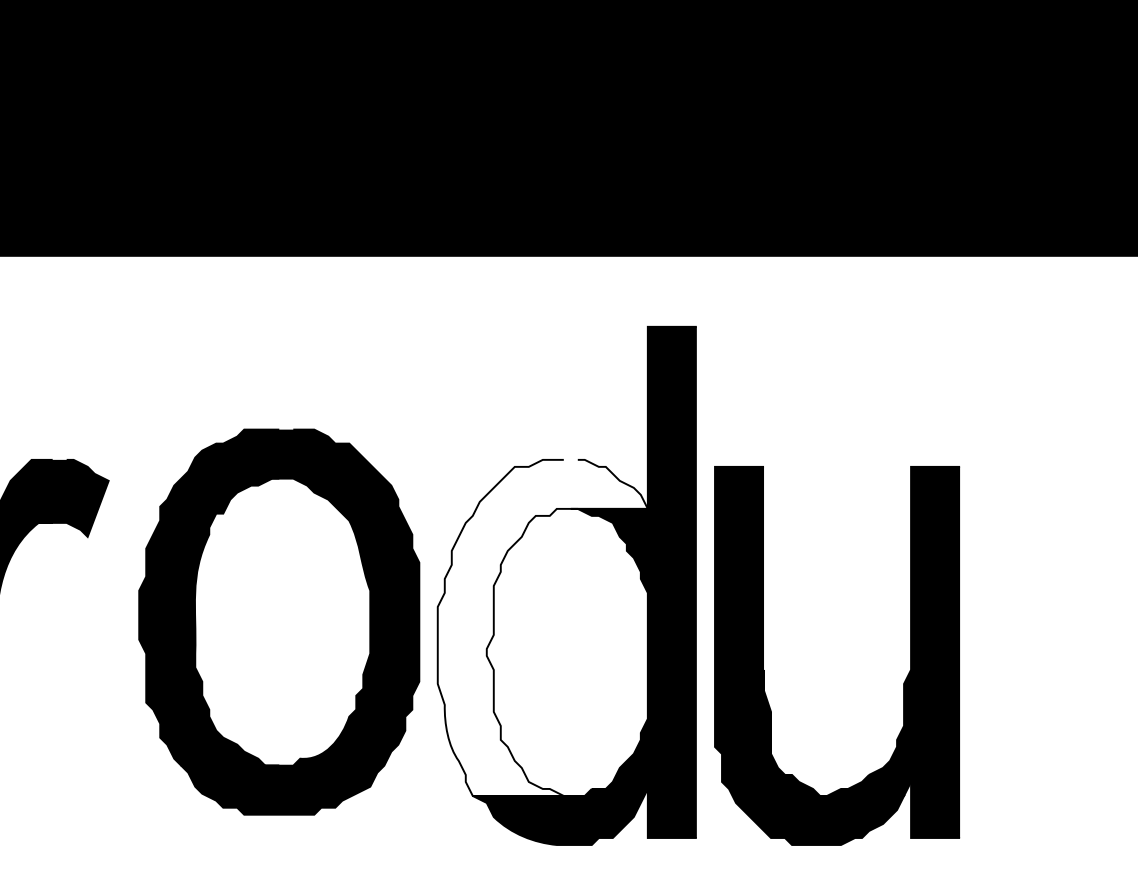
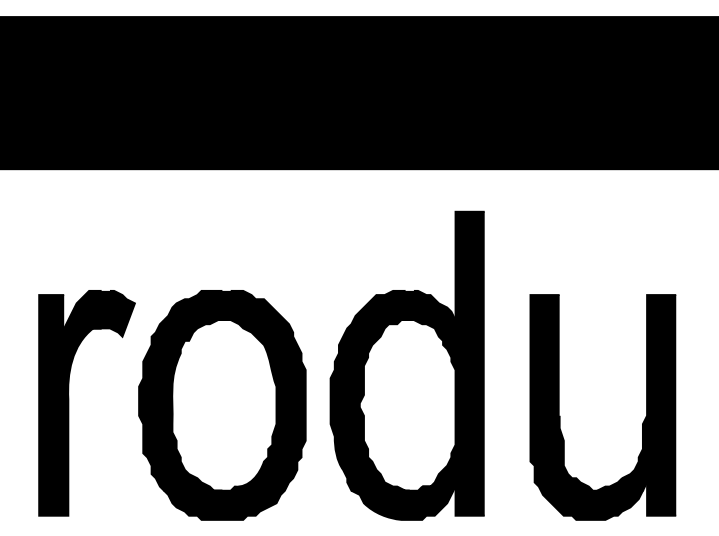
part: (279, 622) -> (222, 405), moved
fill: (541, 627) -> (392, 390), added
part: (903, 681) -> (642, 422), moved

